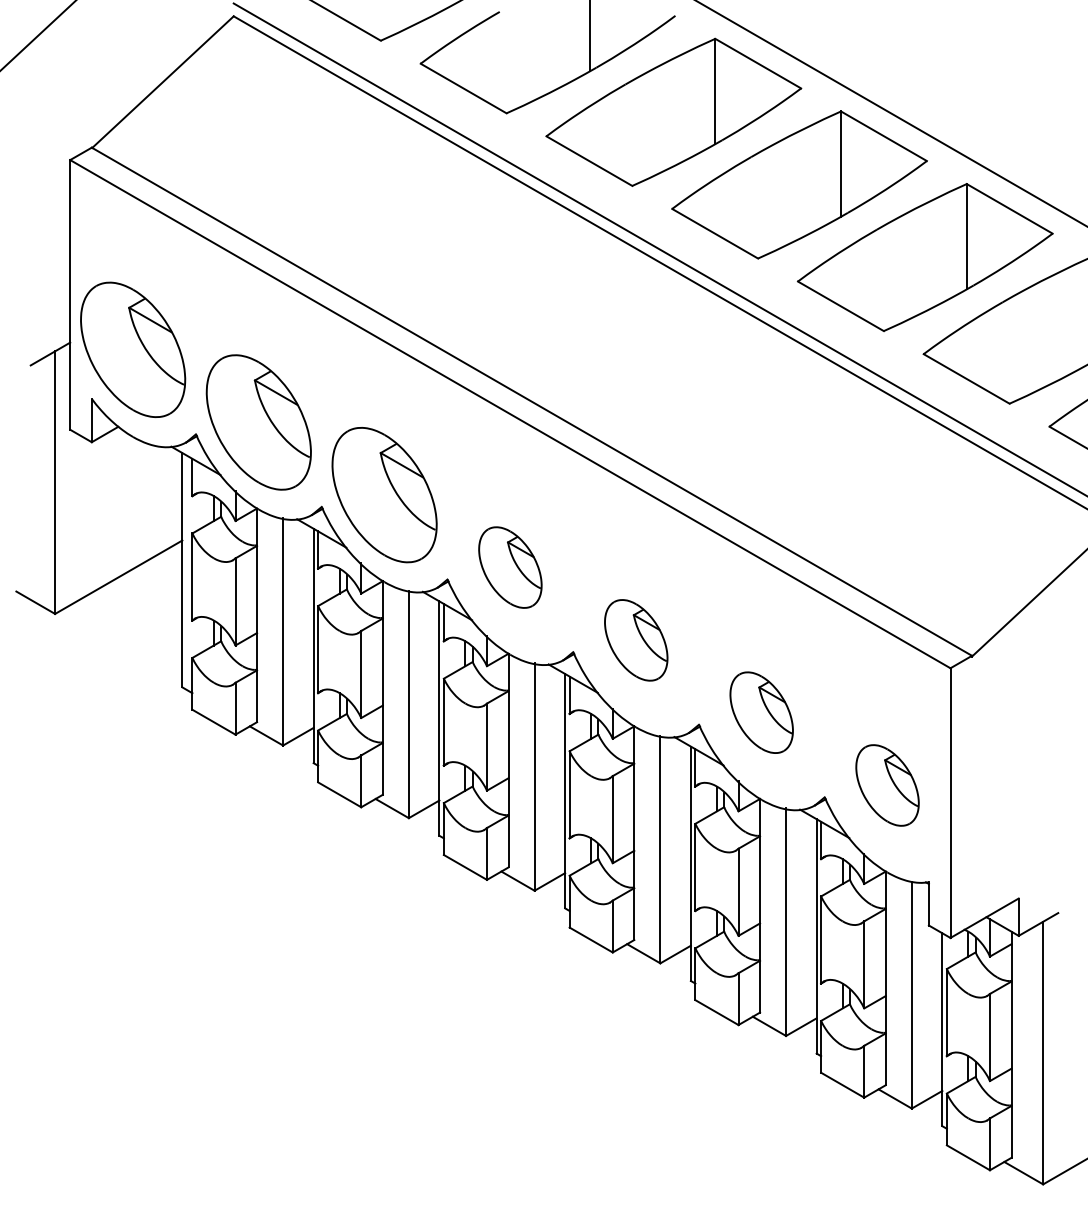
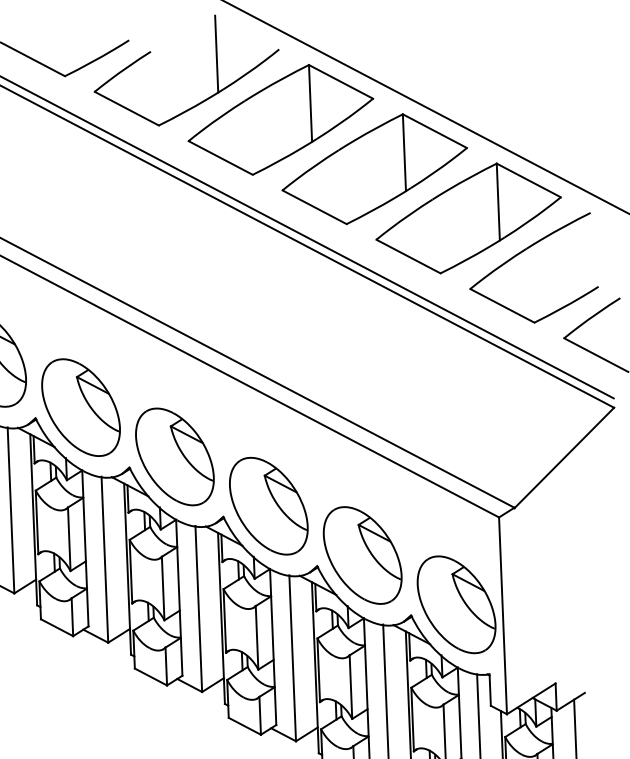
part: (510, 567) -> (175, 456), size x1.67
part: (636, 640) -> (269, 506), size x1.67
part: (761, 712) -> (362, 555), size x1.67
part: (887, 785) -> (456, 604), size x1.67

